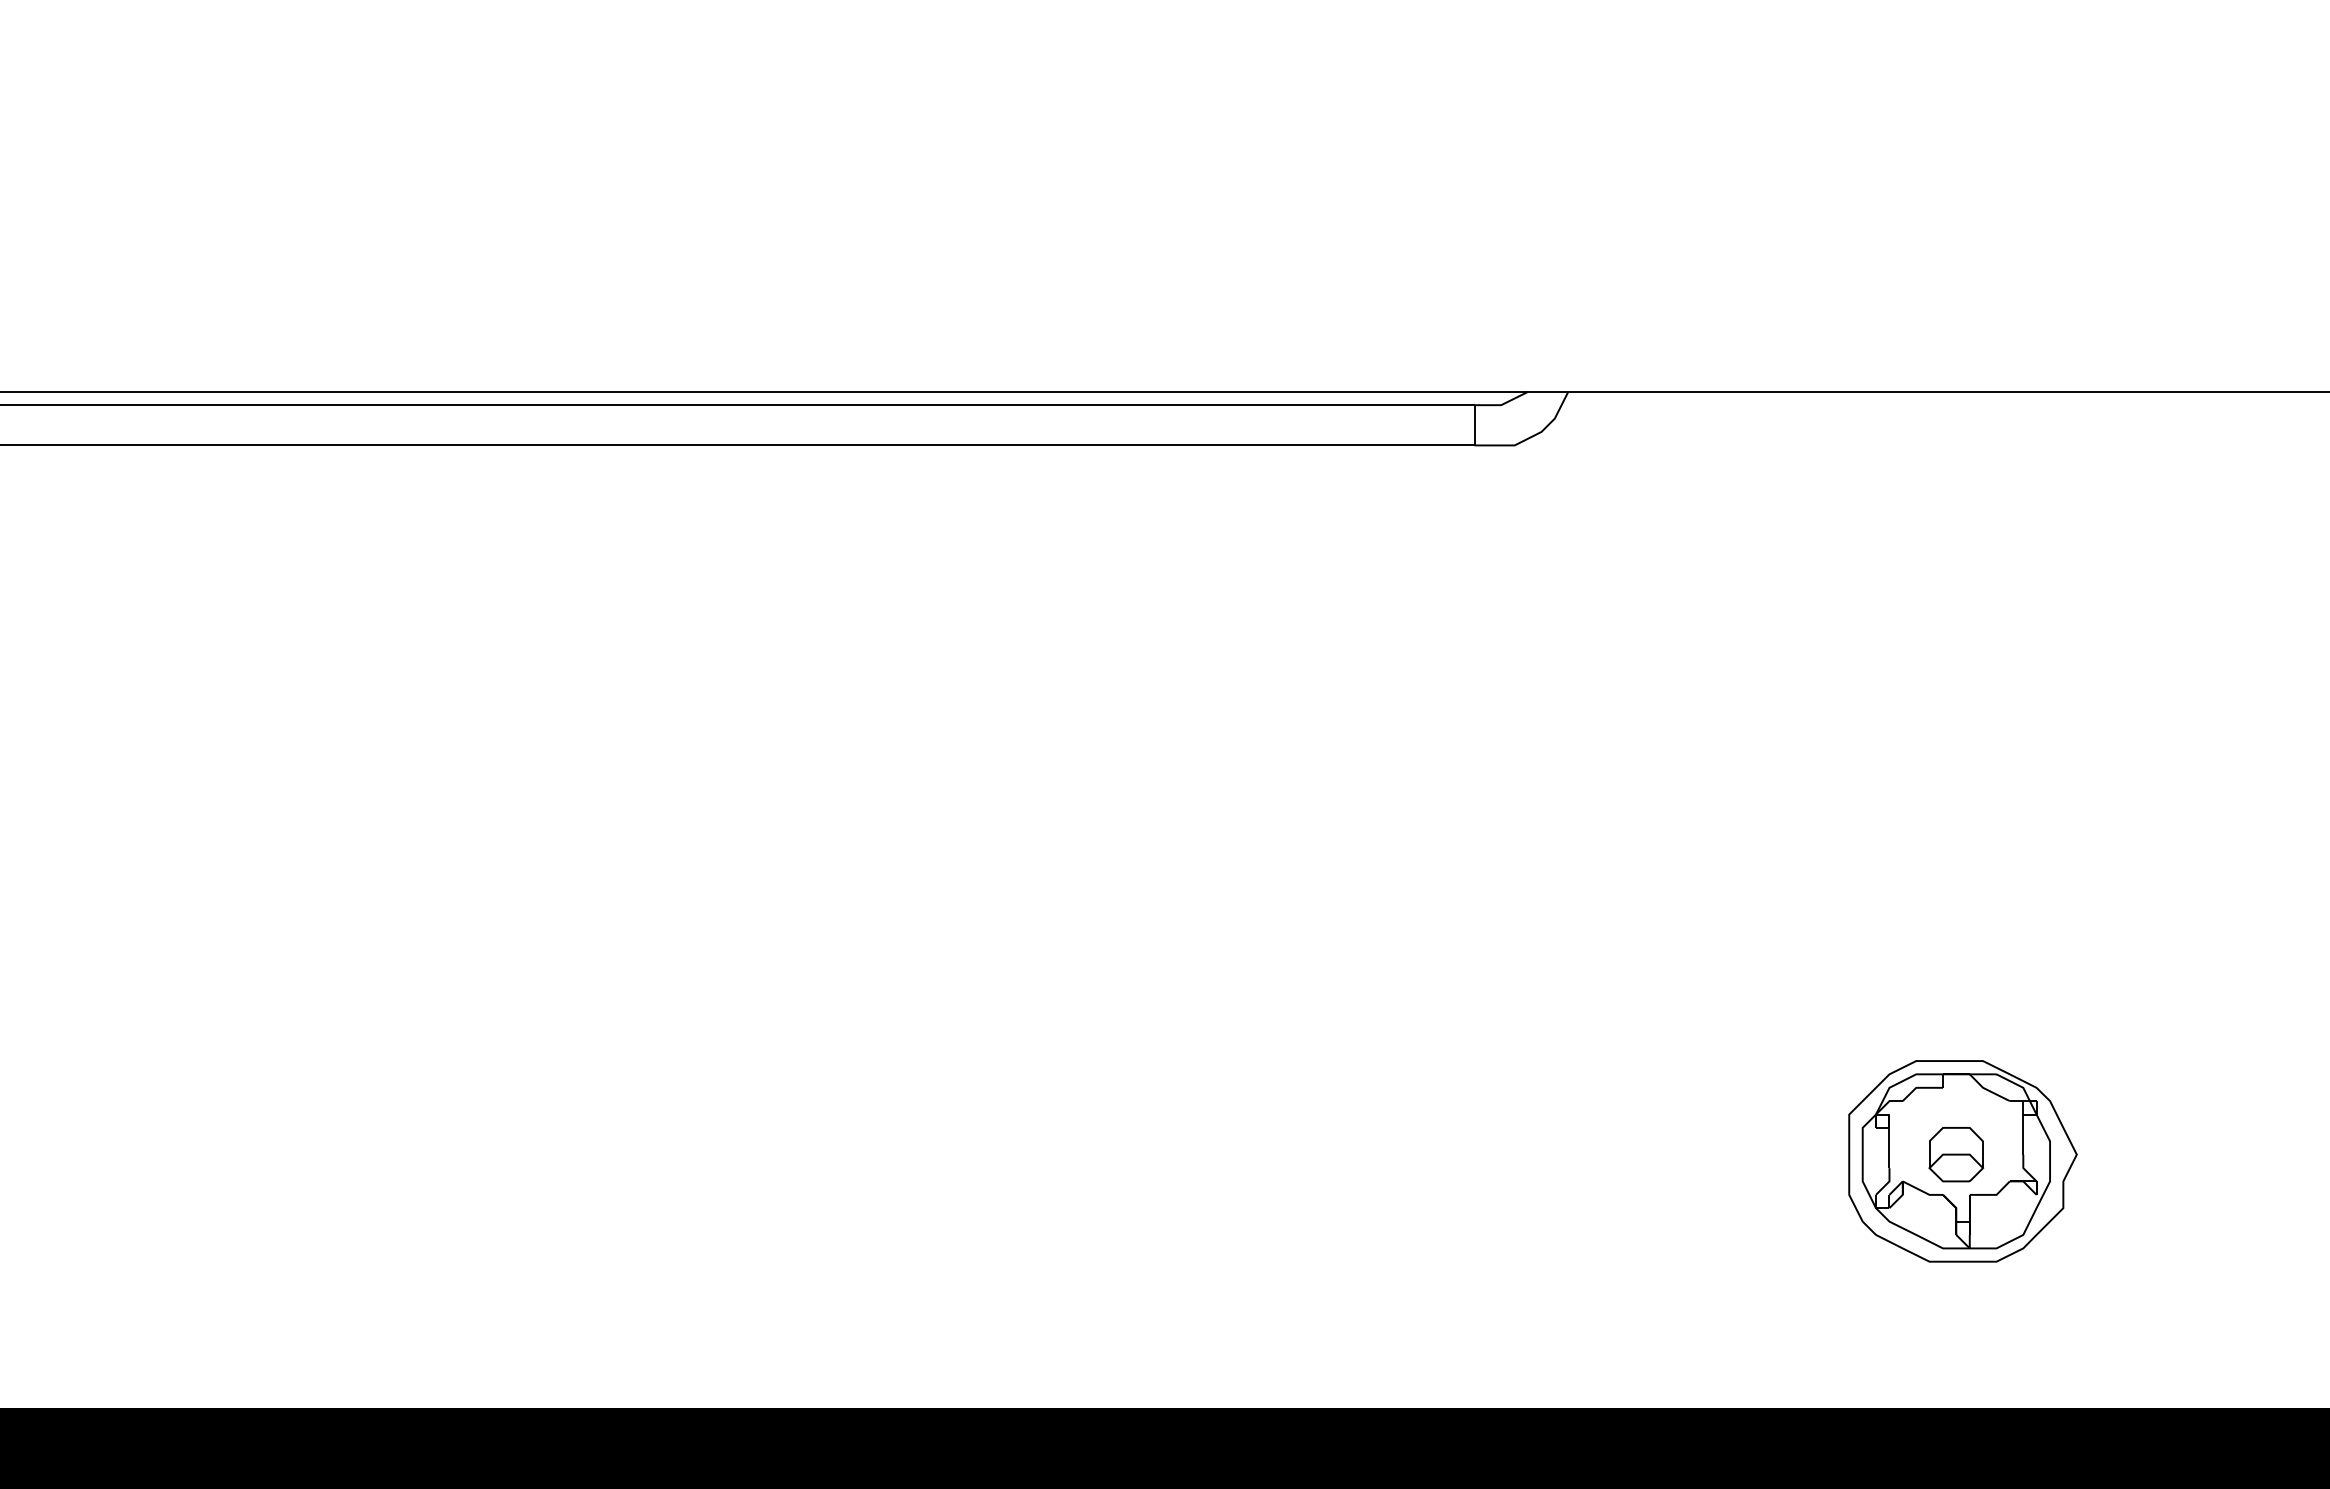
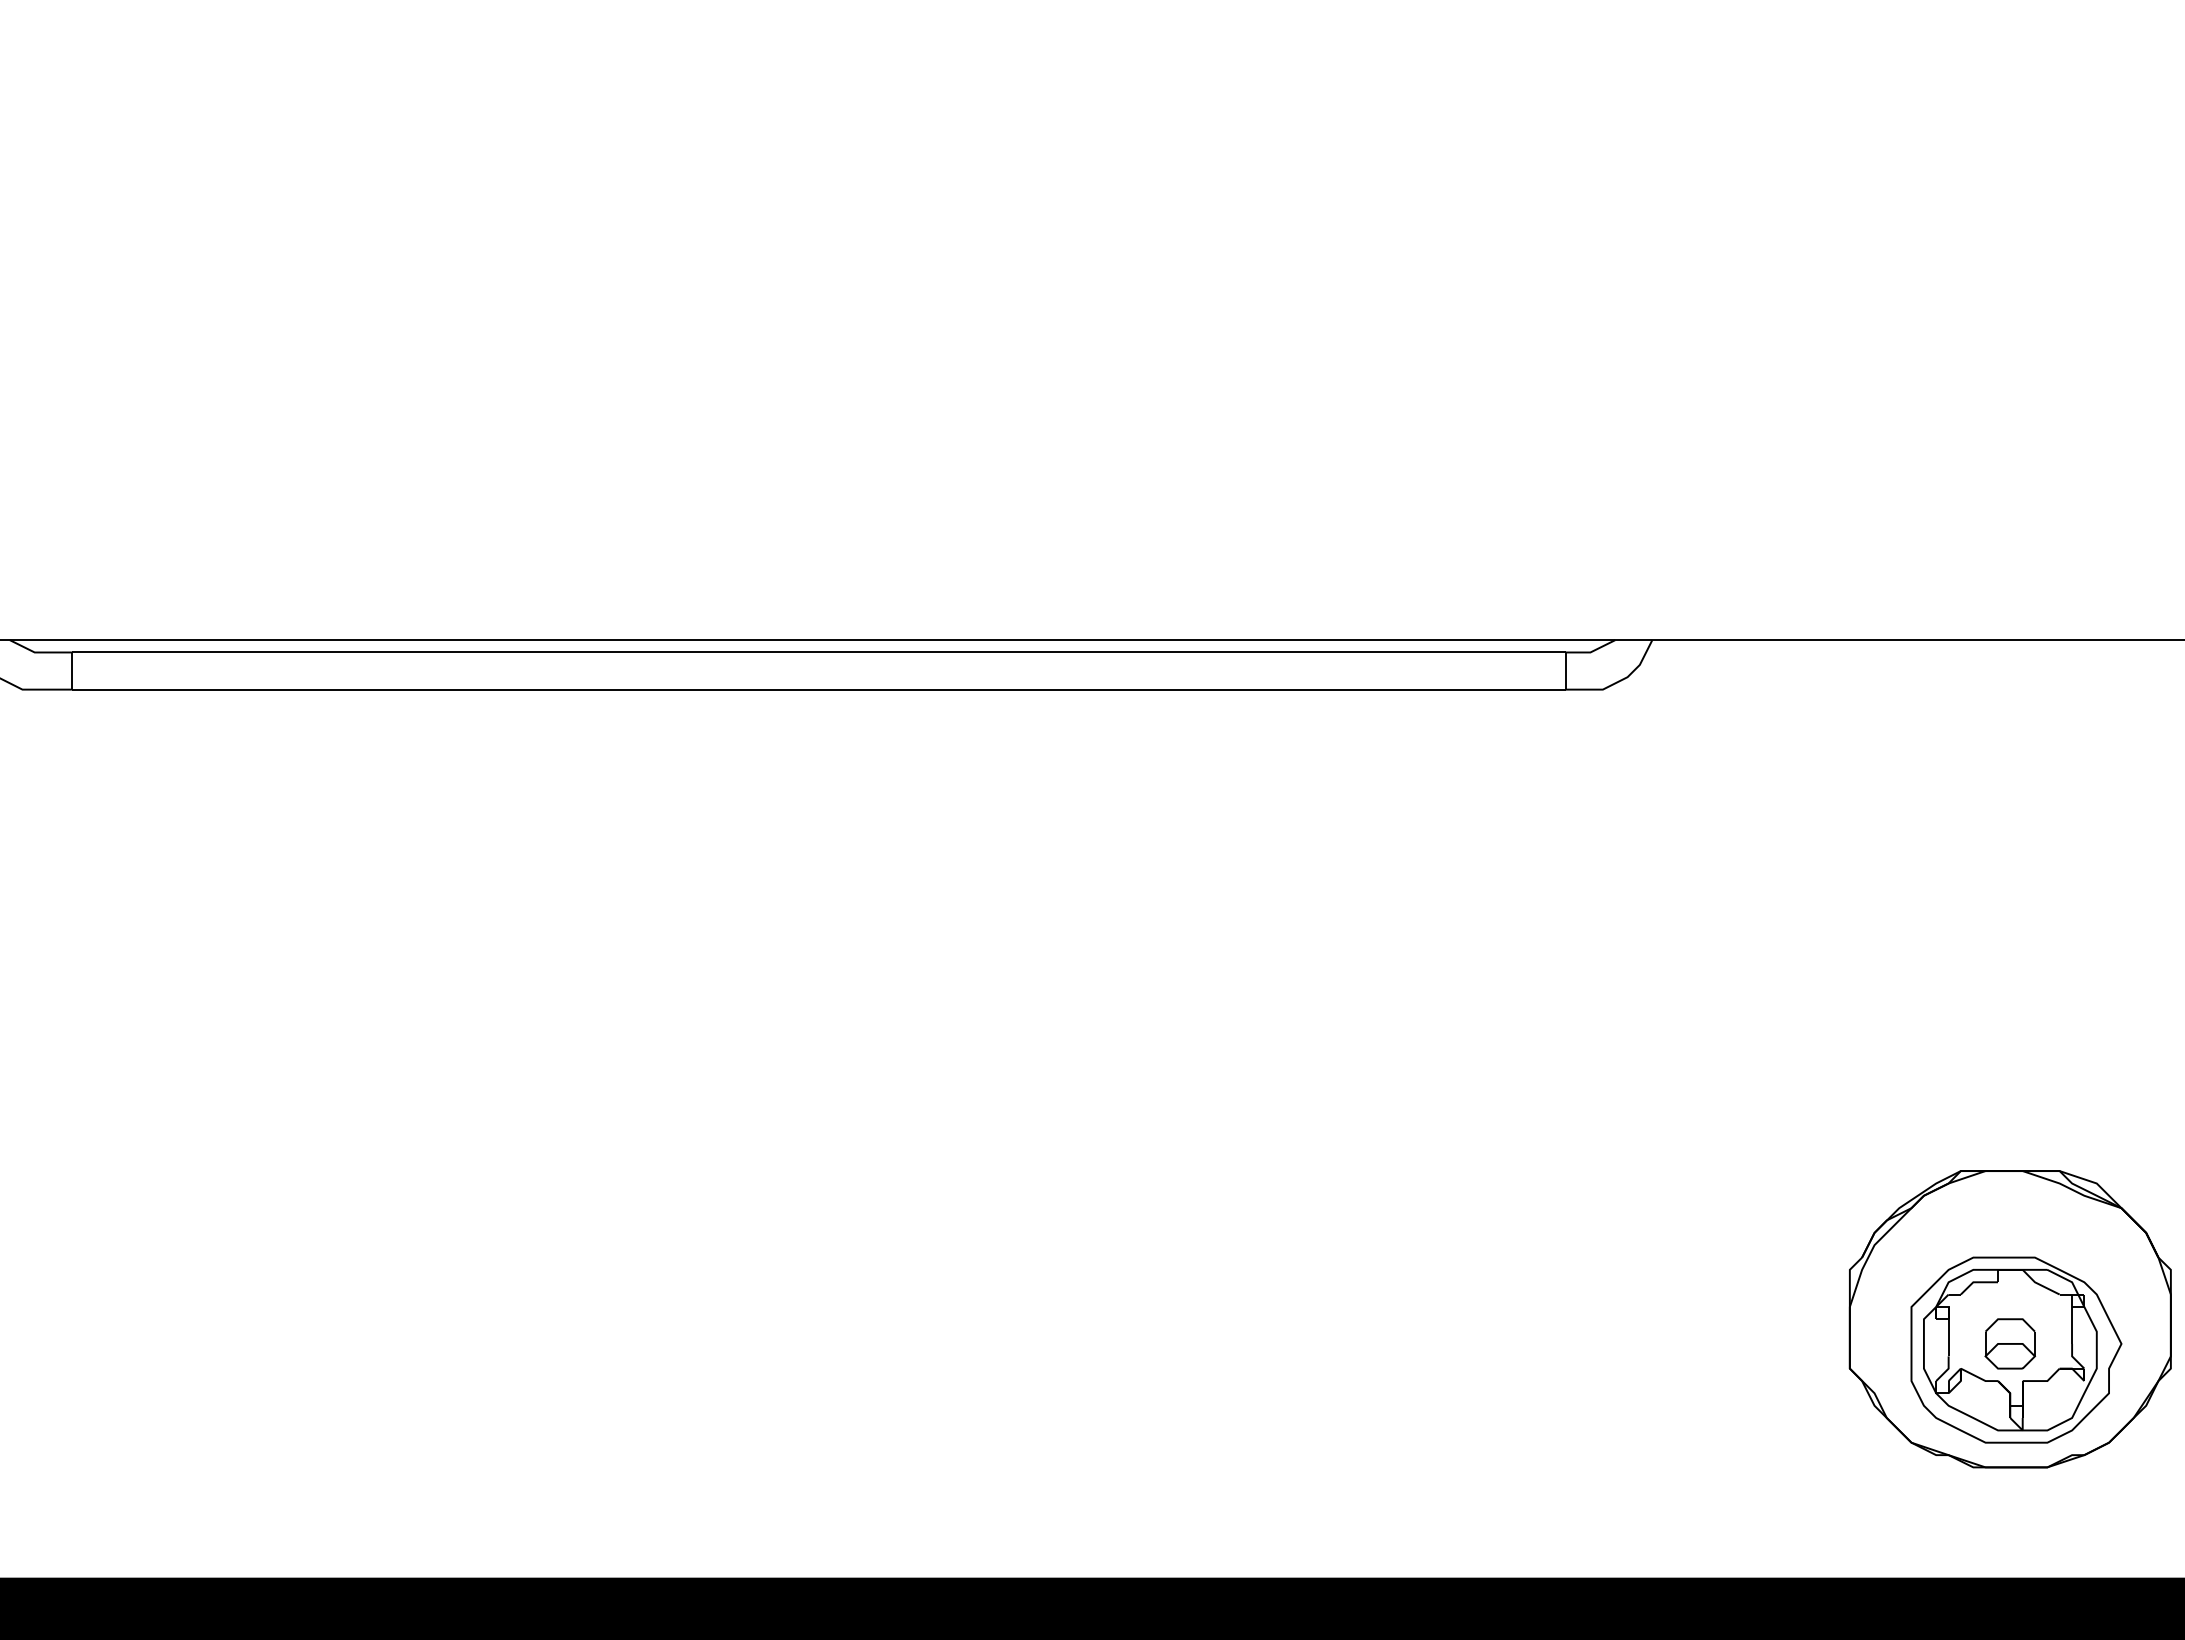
part: (1955, 1128) -> (2009, 1319), added

